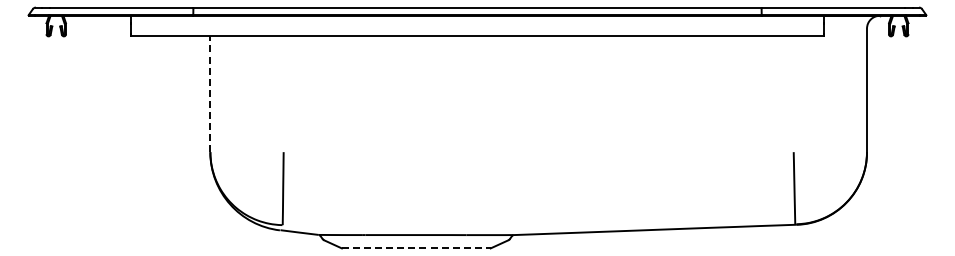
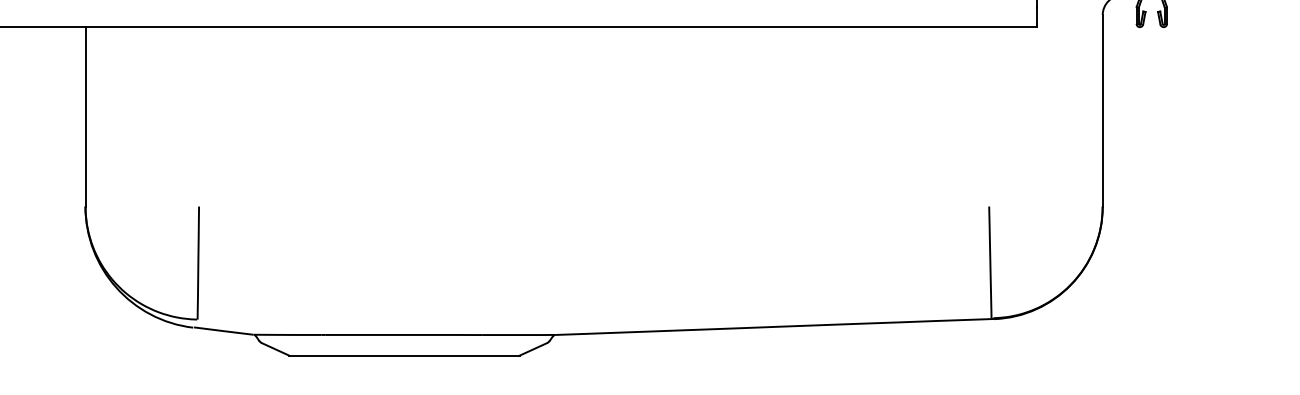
line: (210, 94) -> (85, 117), dashed -> solid
line: (416, 248) -> (404, 355), dashed -> solid

